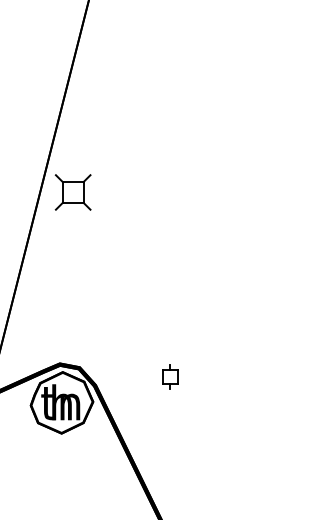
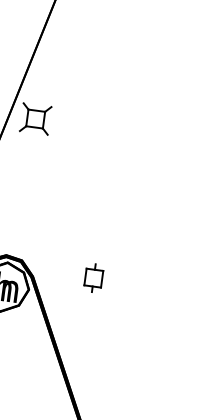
part: (170, 376) -> (93, 277), size x1.43

